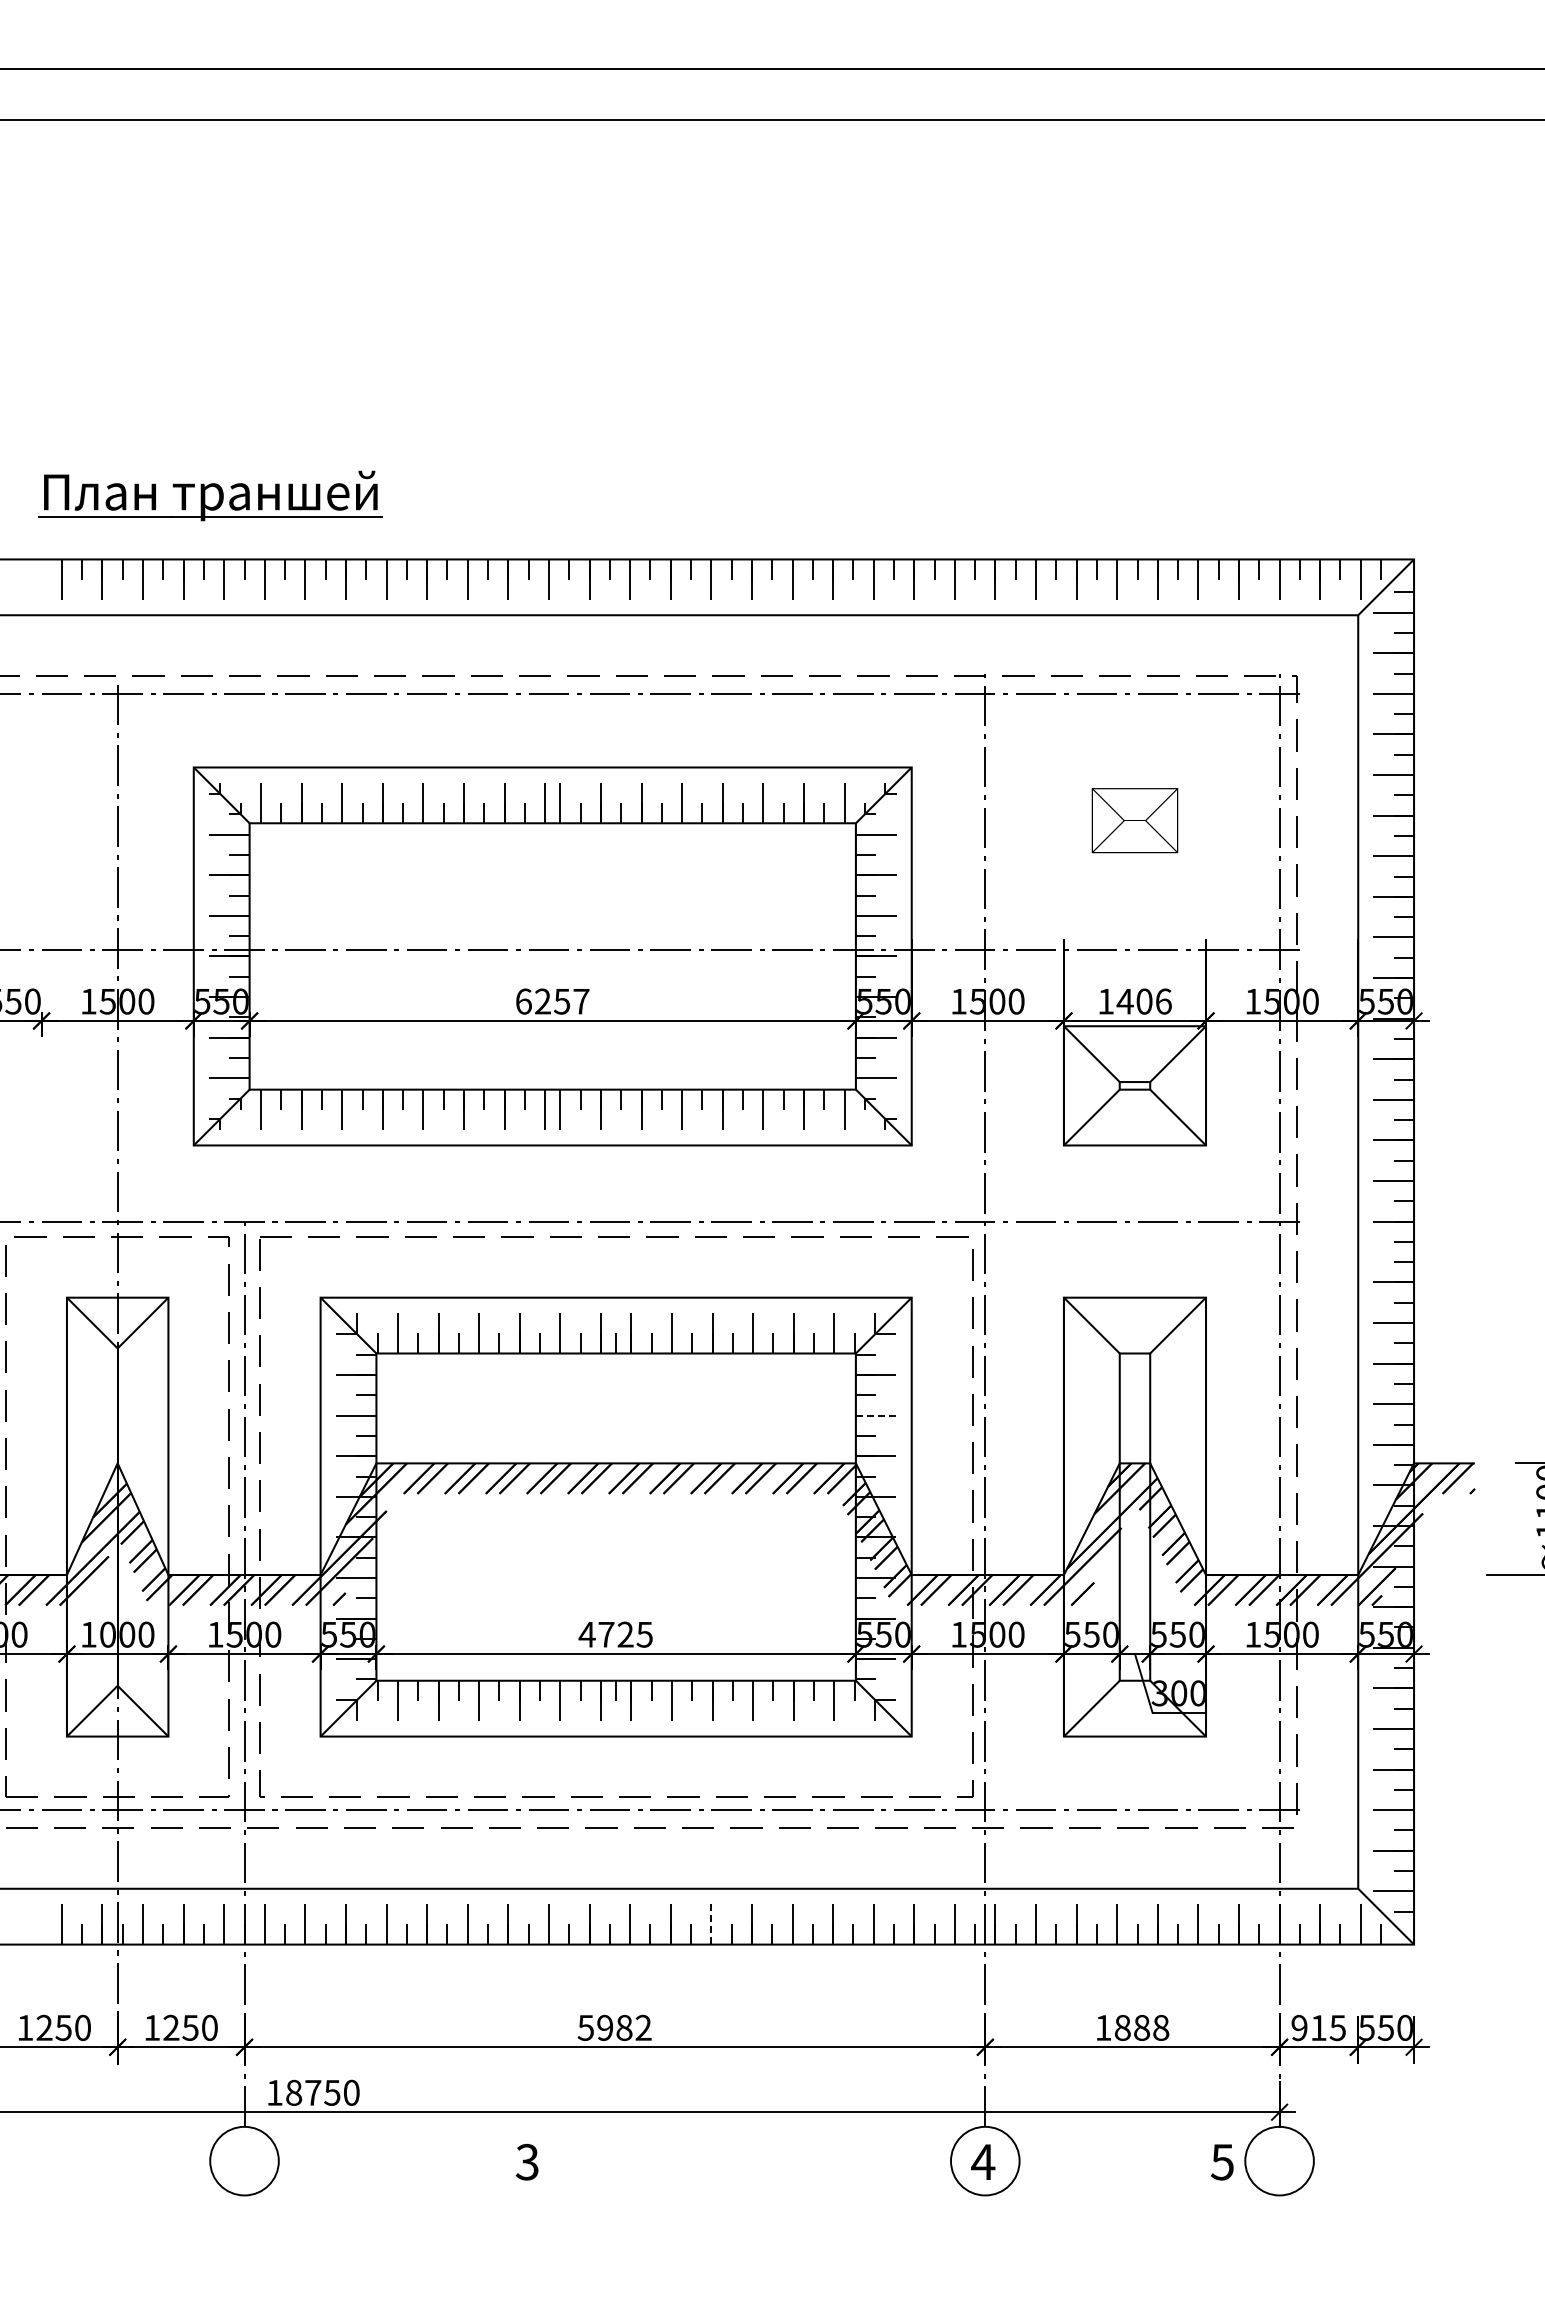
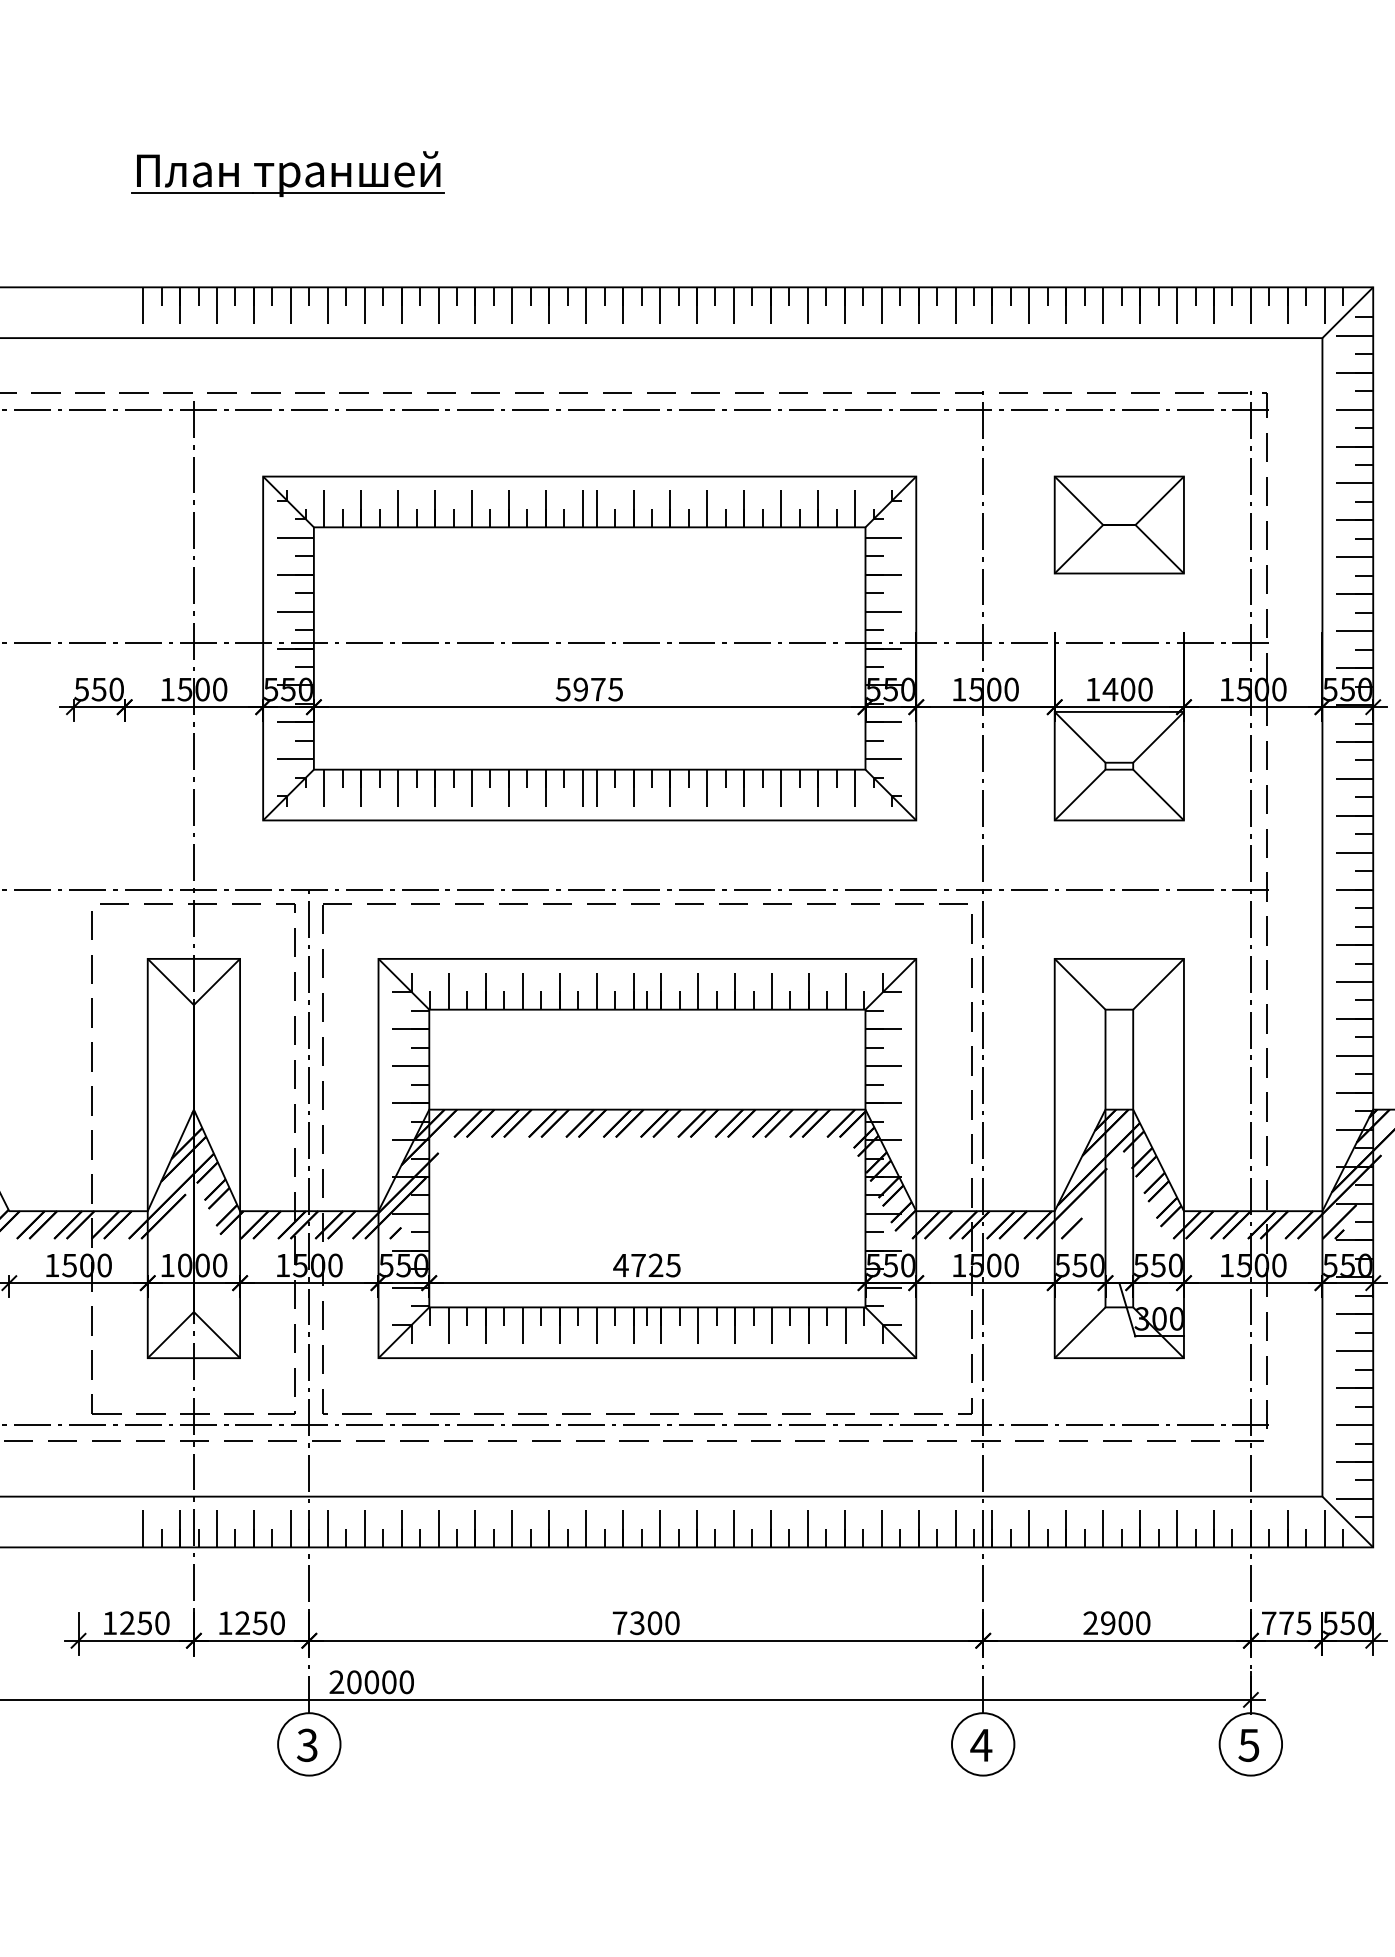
part: (210, 495) -> (288, 173), moved
part: (1134, 820) -> (1118, 524), size x1.67
text: (552, 1001) -> (589, 689), 6257 -> 5975
text: (1163, 1001) -> (1145, 689), 1406 -> 1400
line: (875, 1415) -> (883, 1066), dashed -> solid
line: (711, 1924) -> (734, 1529), dashed -> solid
text: (614, 2027) -> (645, 1622), 5982 -> 7300
text: (1132, 2027) -> (1117, 1622), 1888 -> 2900
text: (1308, 2028) -> (1277, 1623), 915 -> 775
text: (303, 2092) -> (362, 1681), 18750 -> 20000
text: (527, 2161) -> (307, 1744), moved
text: (1222, 2162) -> (1248, 1745), moved

